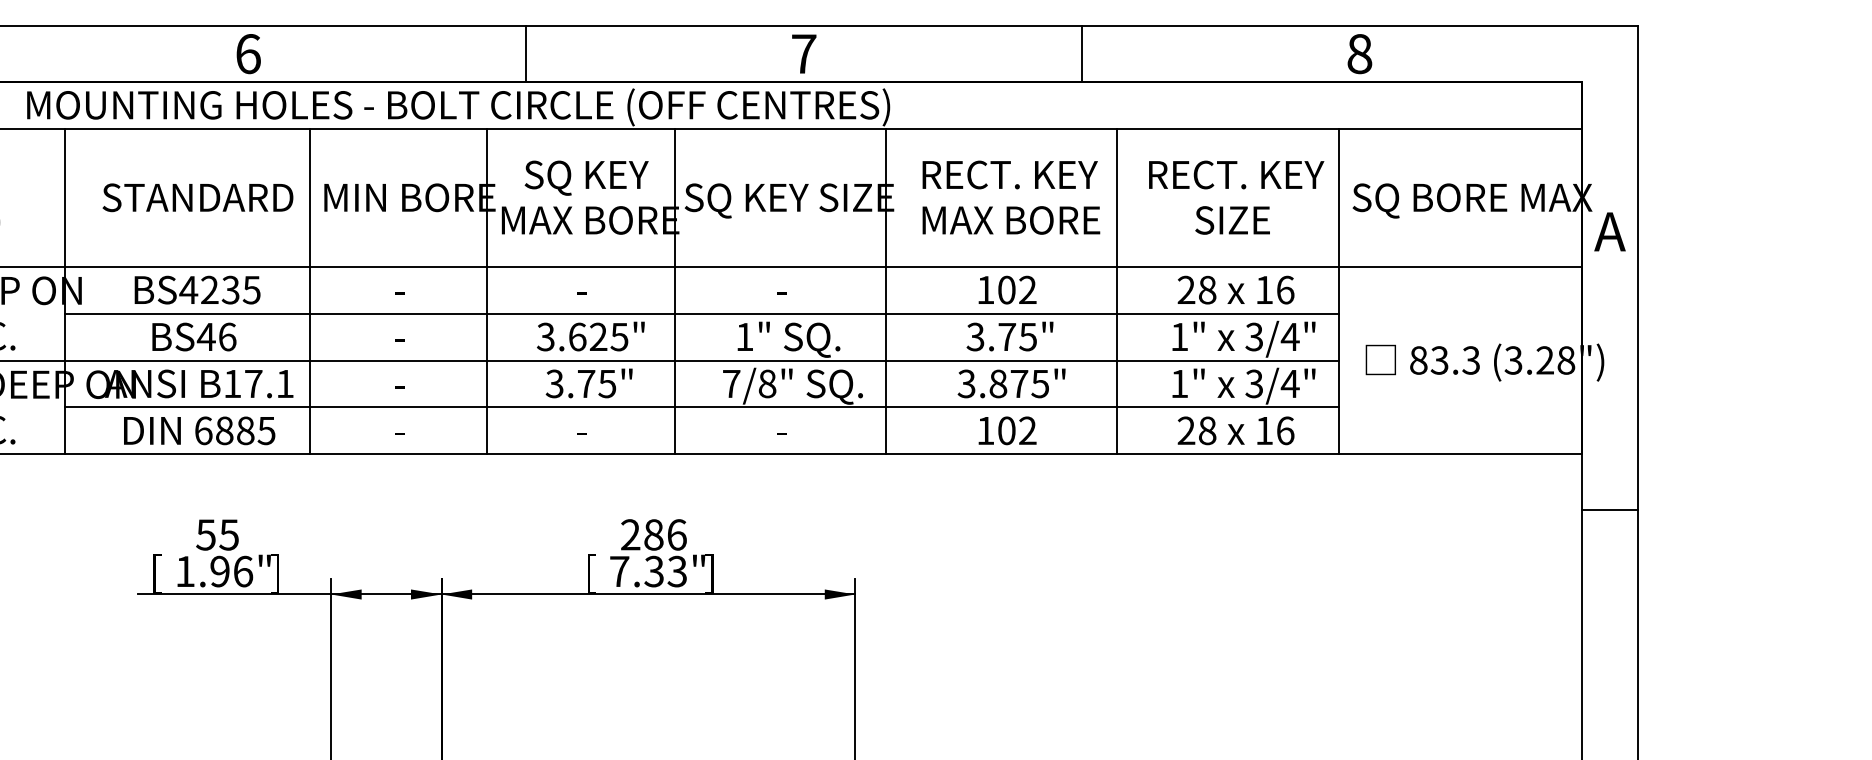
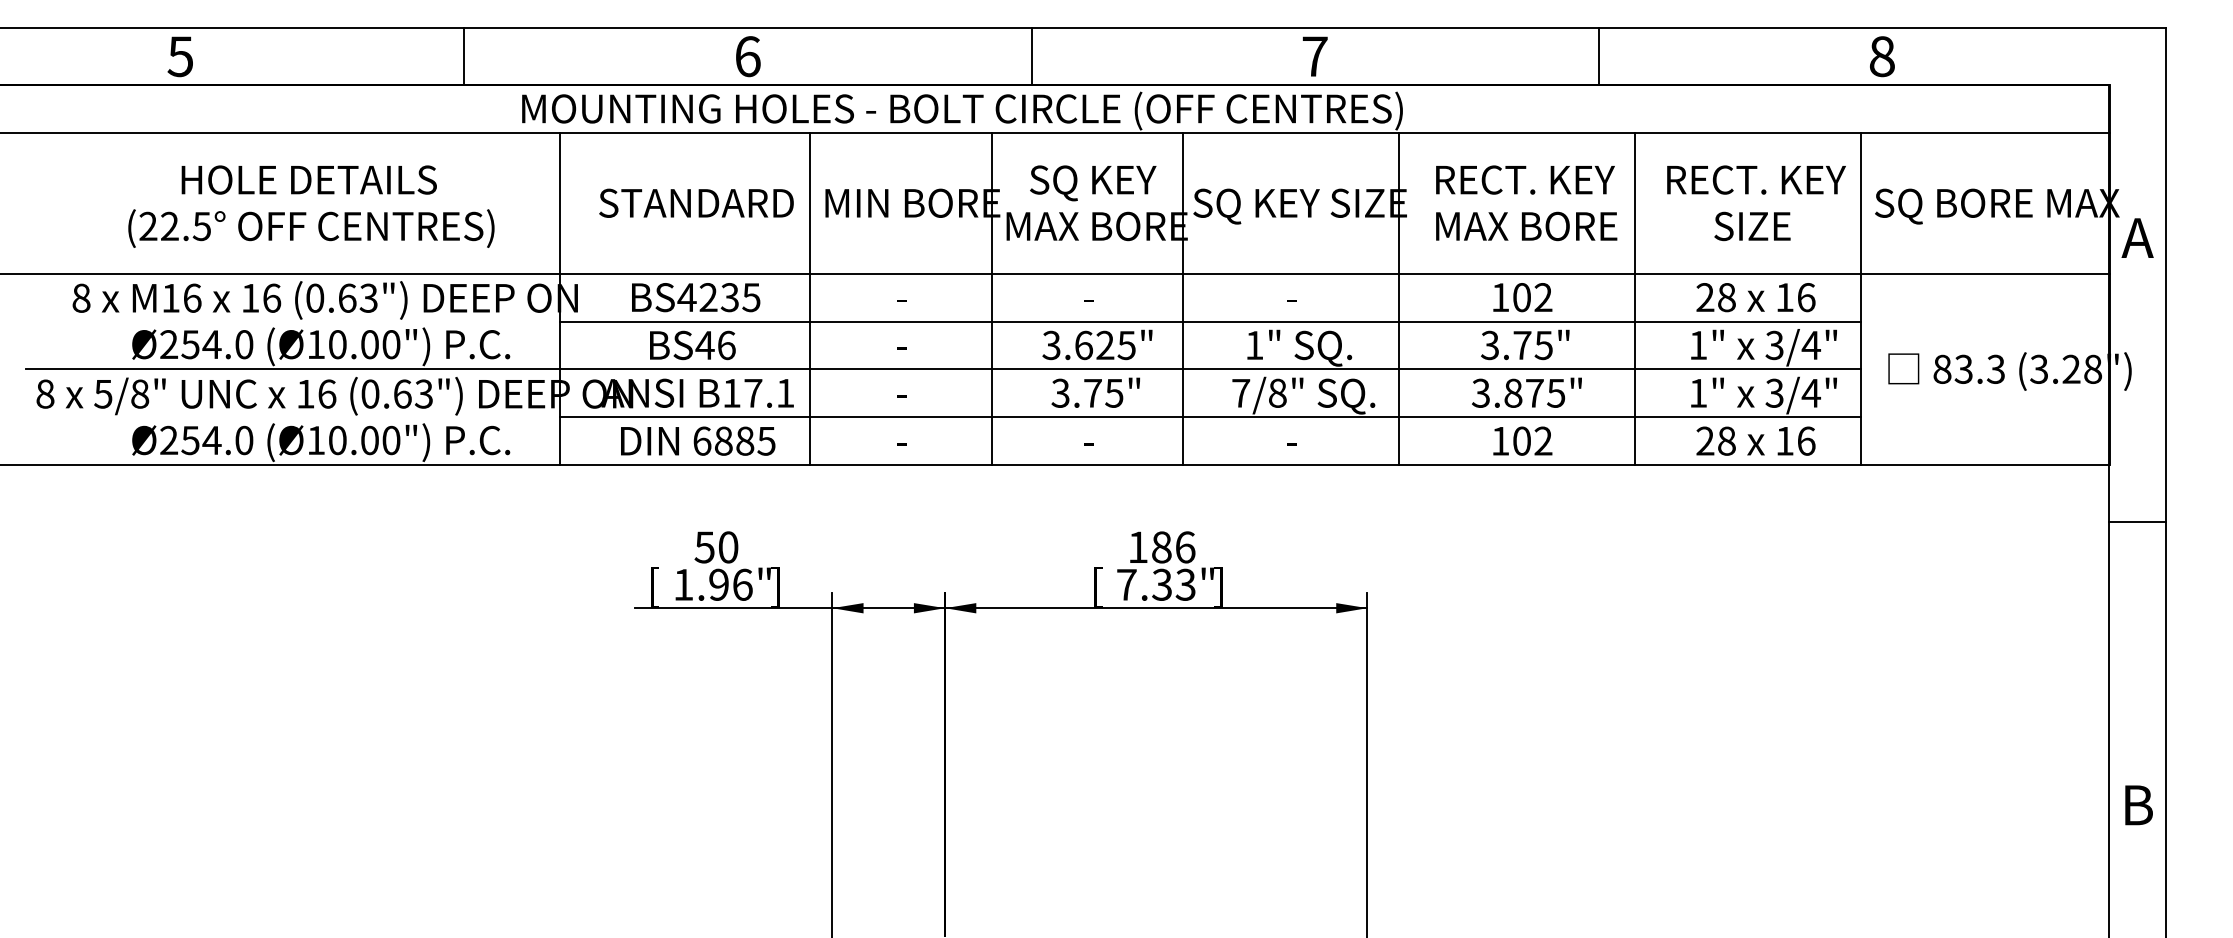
text: (630, 534) -> (1137, 546), 286 -> 186
text: (229, 535) -> (728, 547), 55 -> 50

